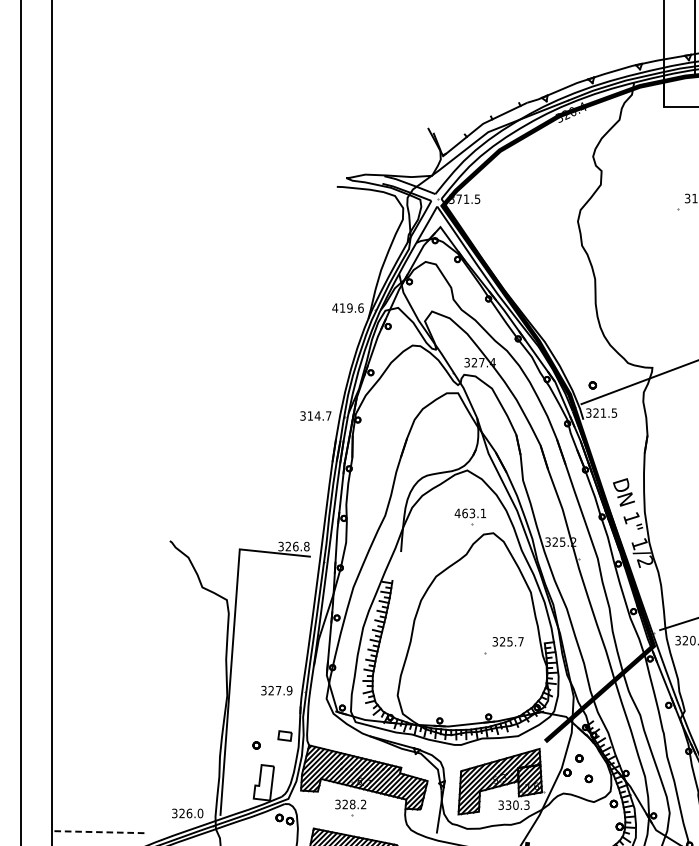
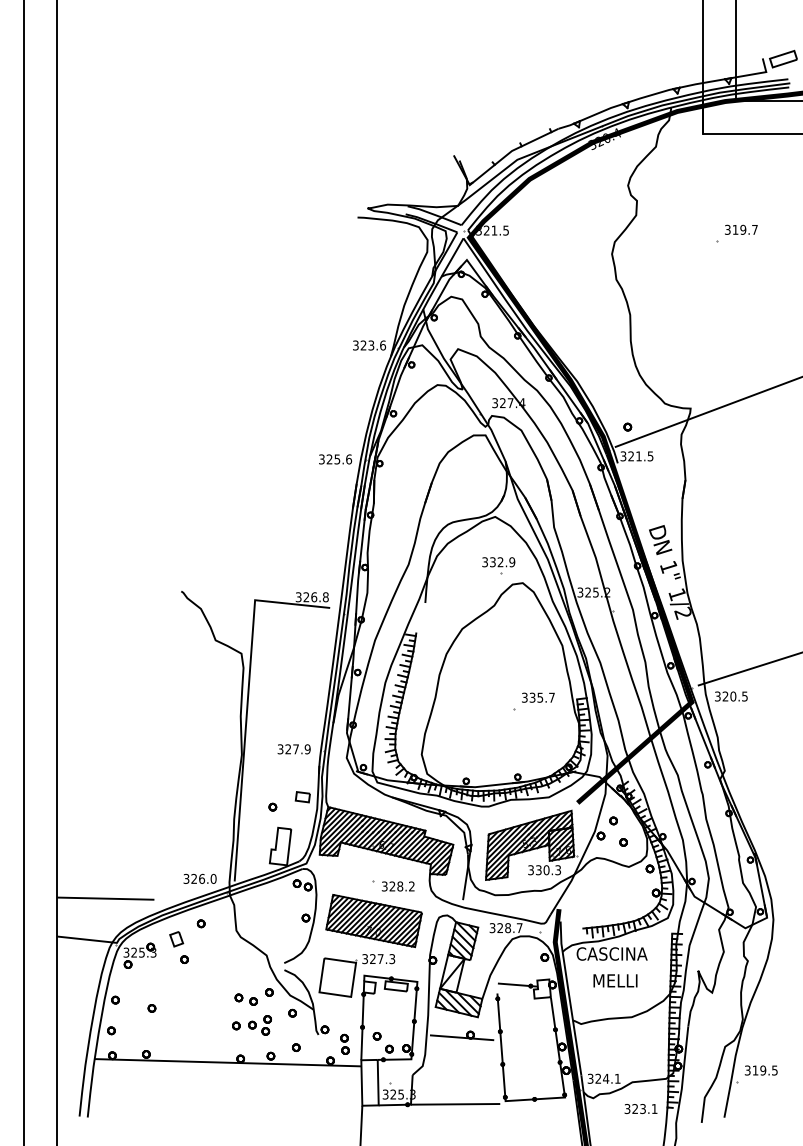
text: (459, 199) -> (486, 230), 371.5 -> 321.5
text: (342, 308) -> (363, 345), 419.6 -> 323.6
text: (319, 416) -> (339, 459), 314.7 -> 325.6
text: (470, 513) -> (498, 562), 463.1 -> 332.9
text: (502, 641) -> (532, 697), 325.7 -> 335.7
text: (350, 804) -> (397, 886), moved
line: (98, 831) -> (105, 898), dashed -> solid

